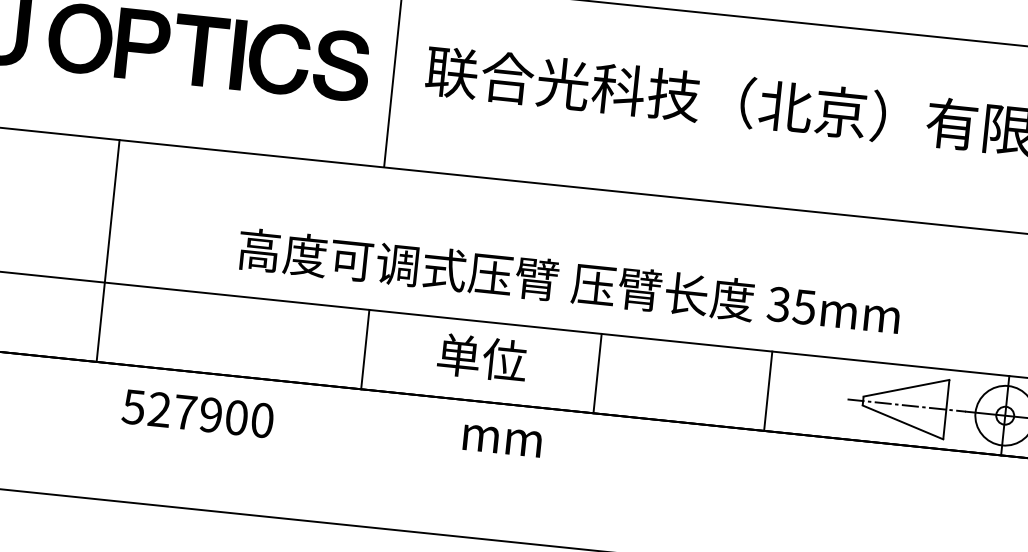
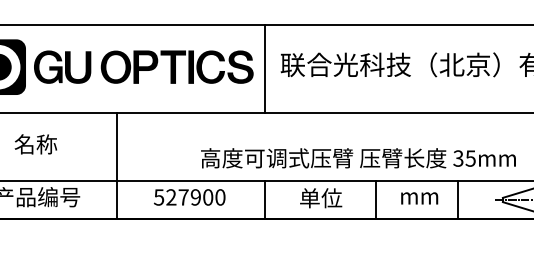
line: (108, 249) -> (117, 165), moved
text: (197, 413) -> (189, 197), moved
text: (502, 441) -> (419, 198), moved

